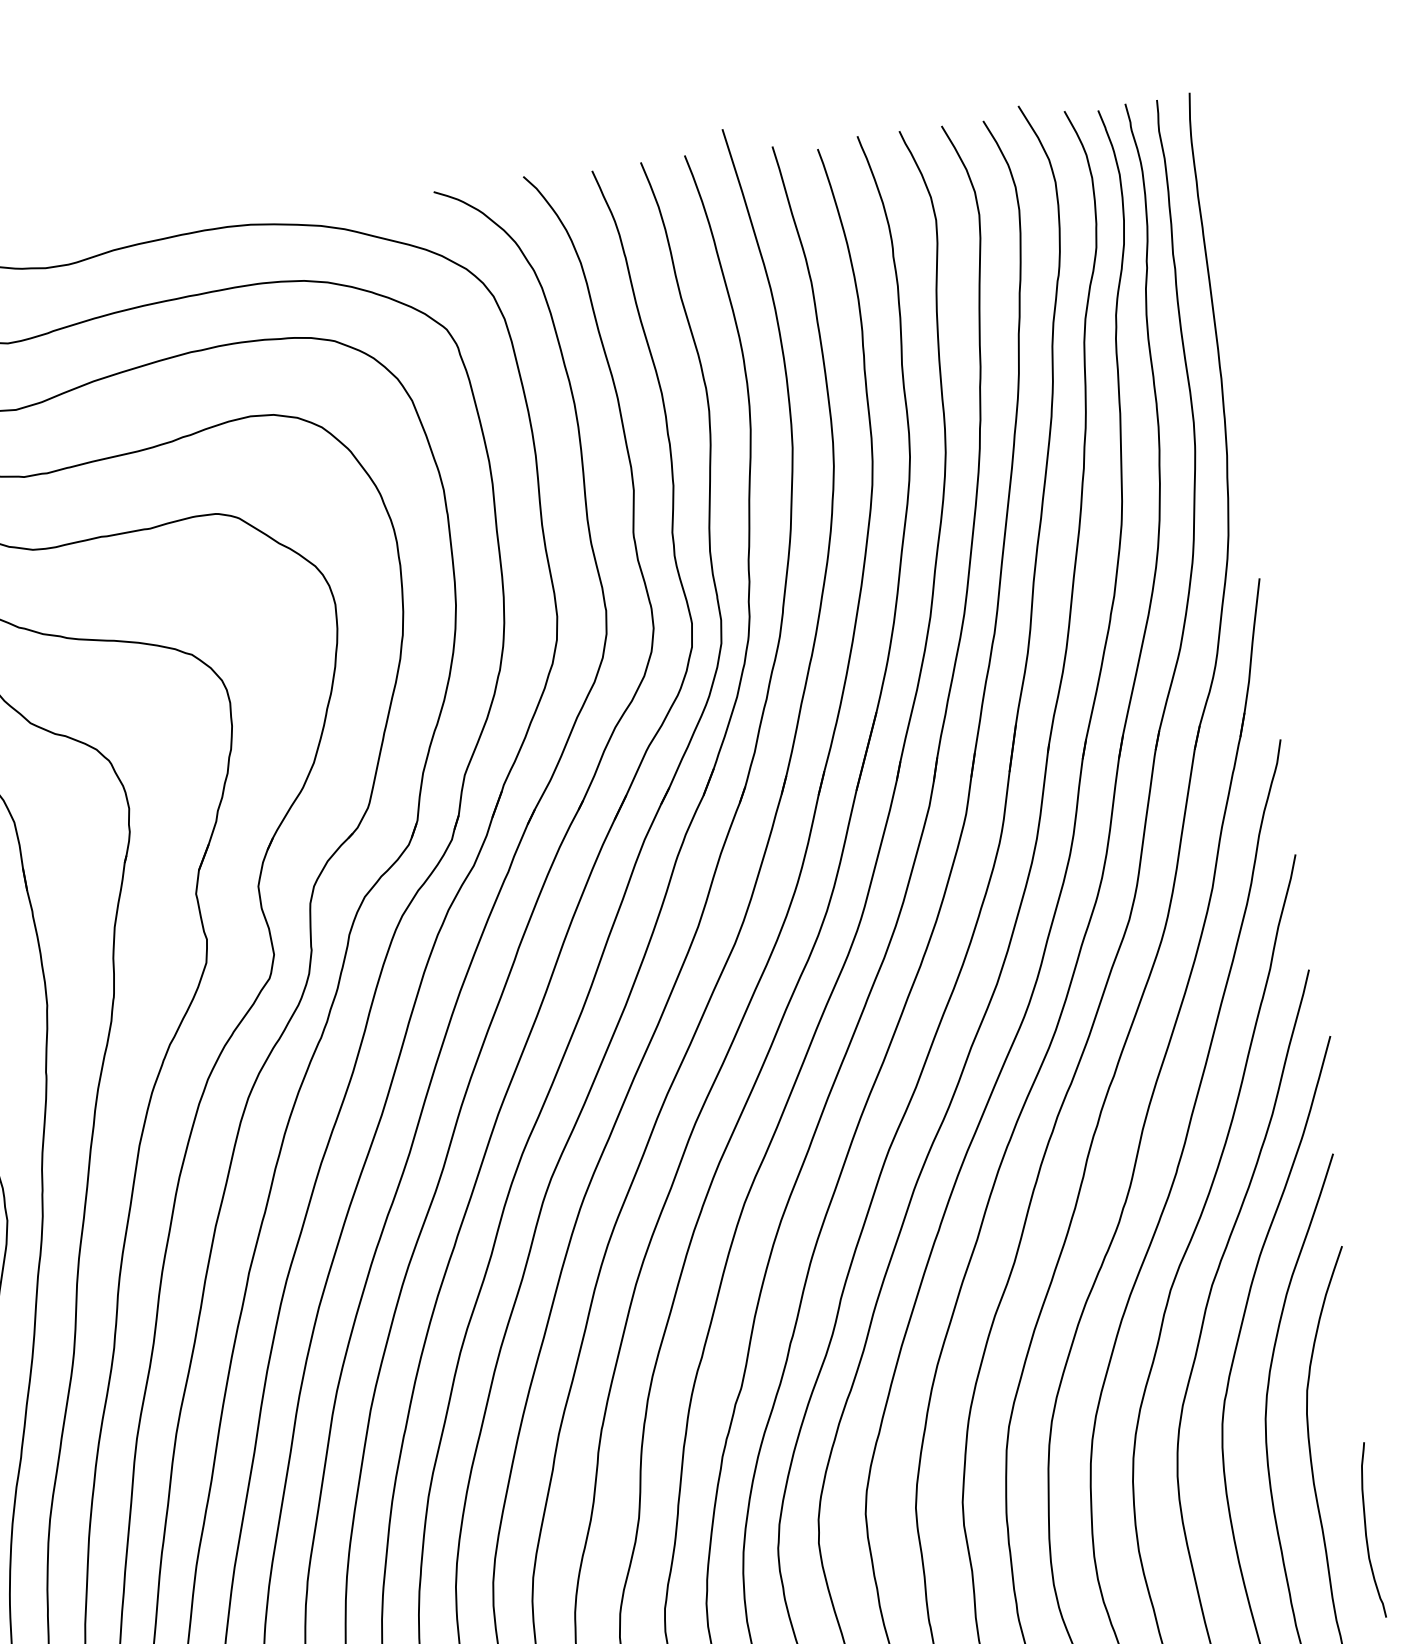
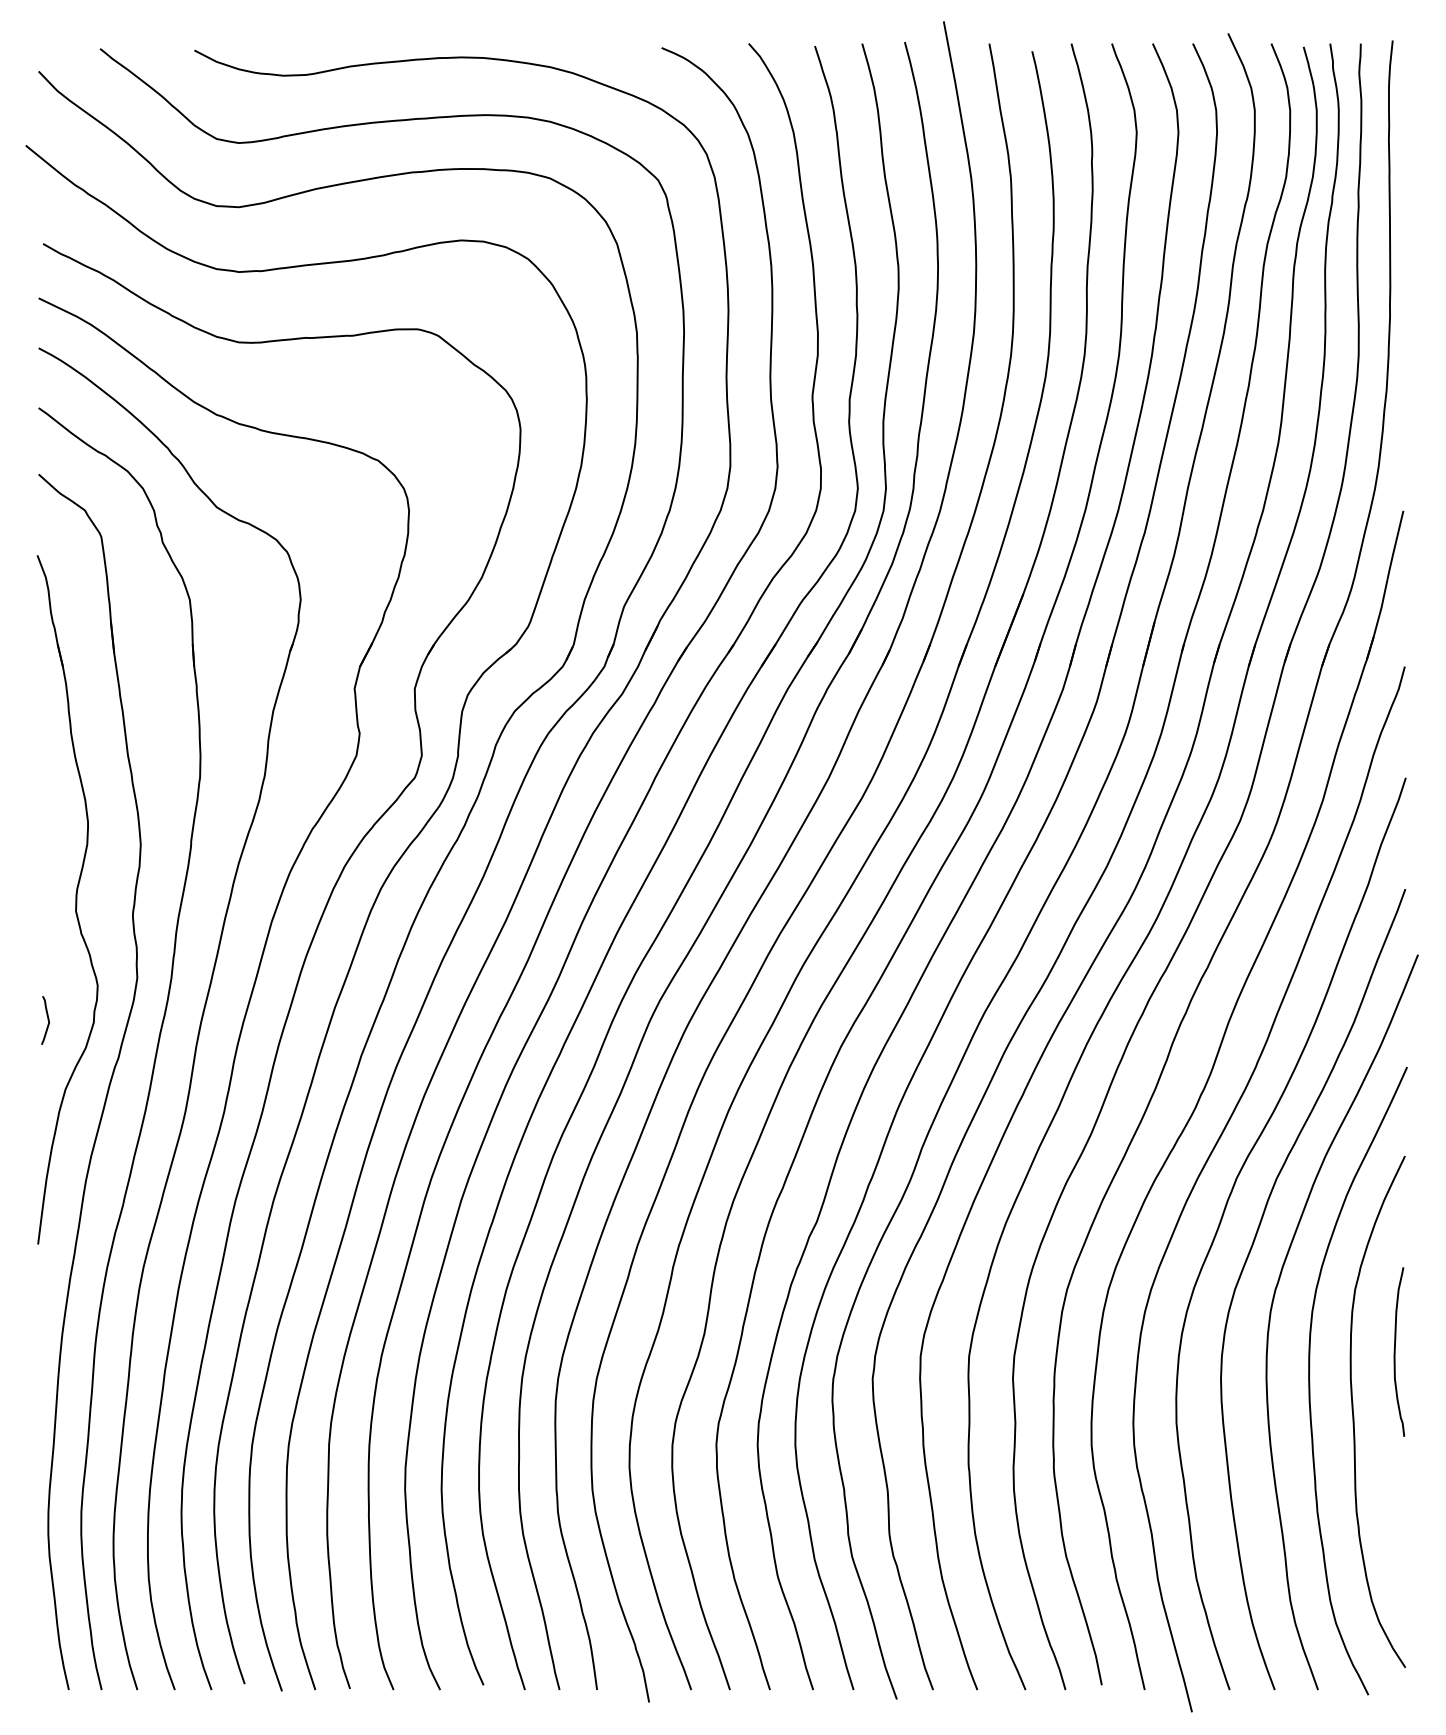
curve: (1366, 1530) -> (1395, 1351), moved

